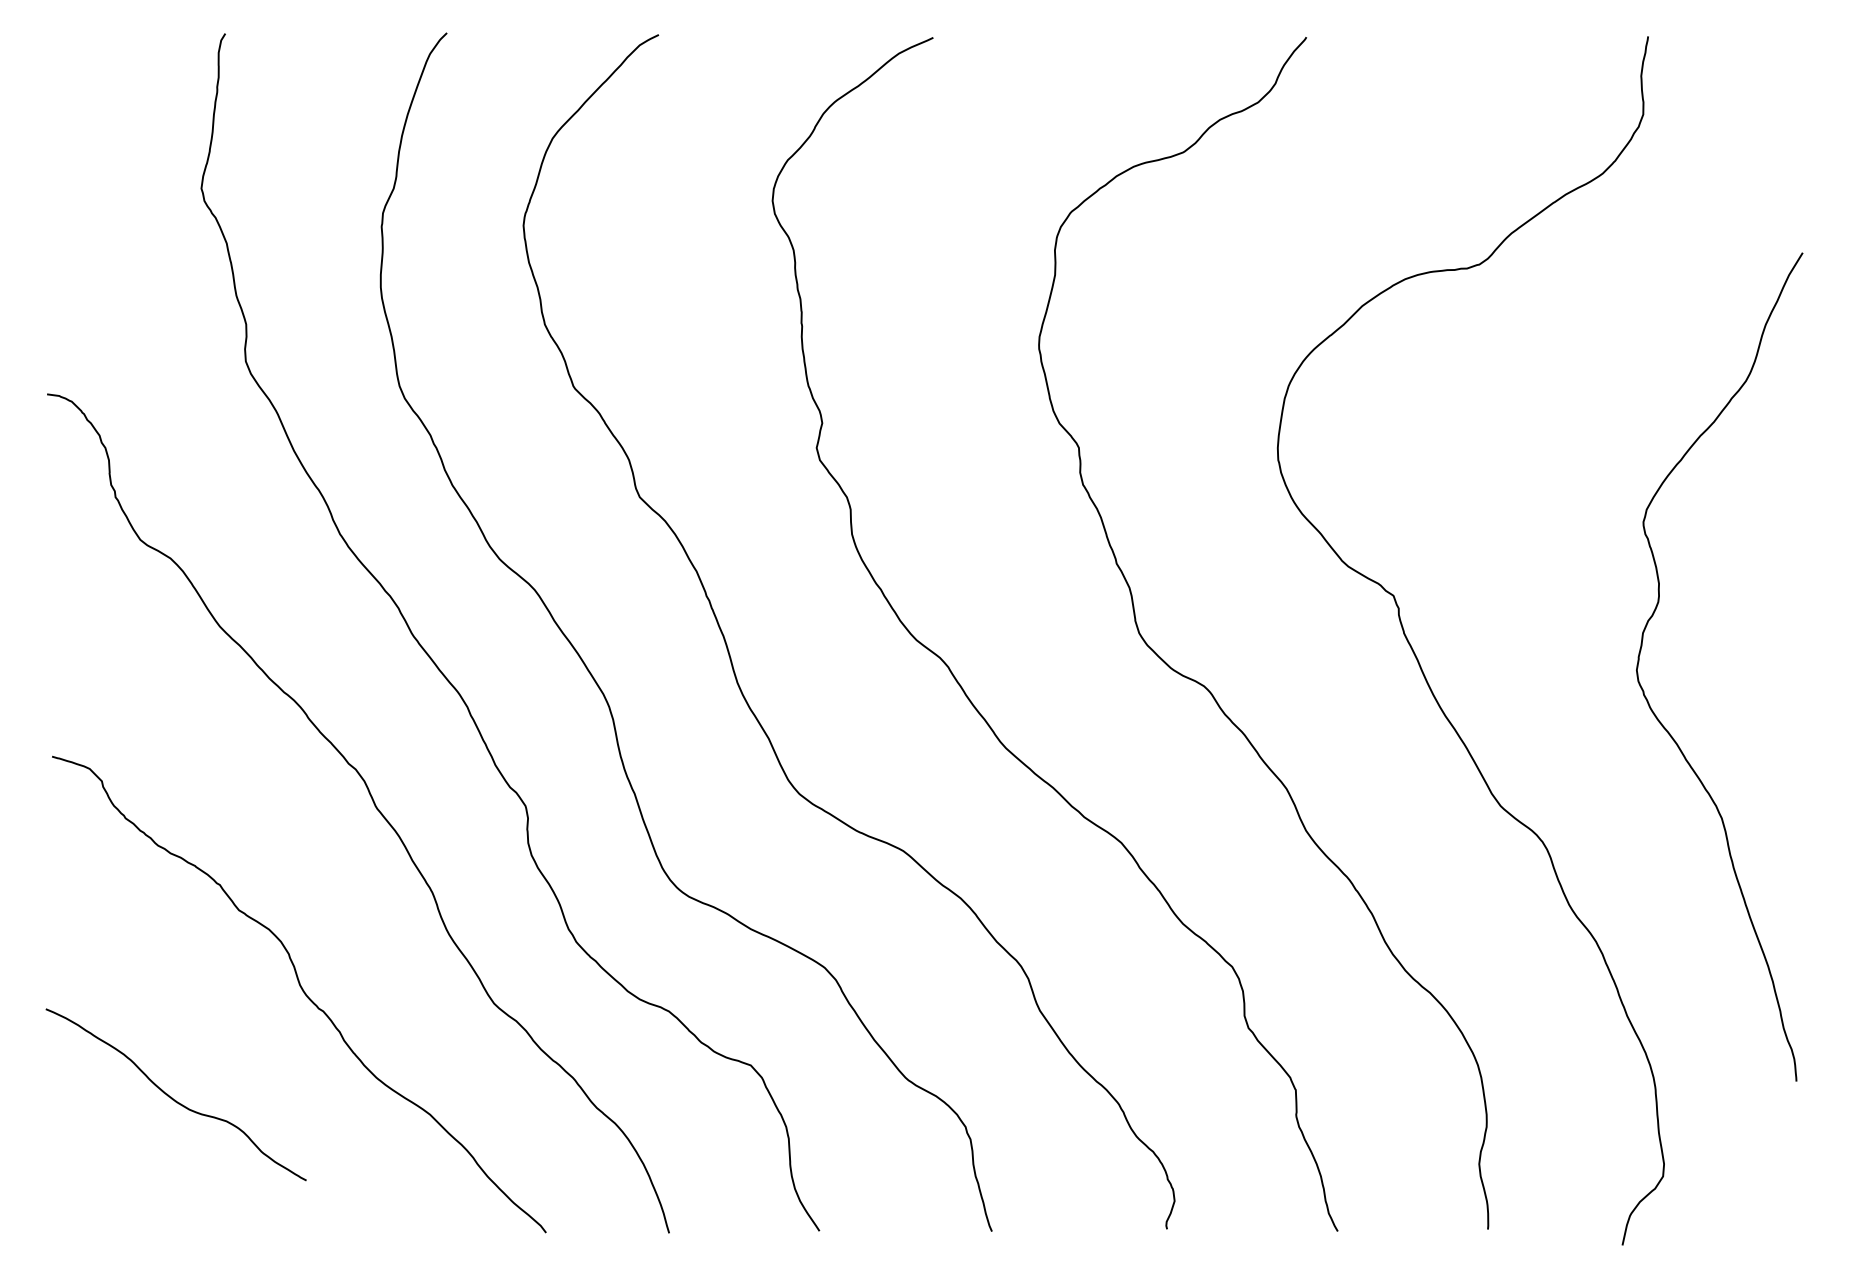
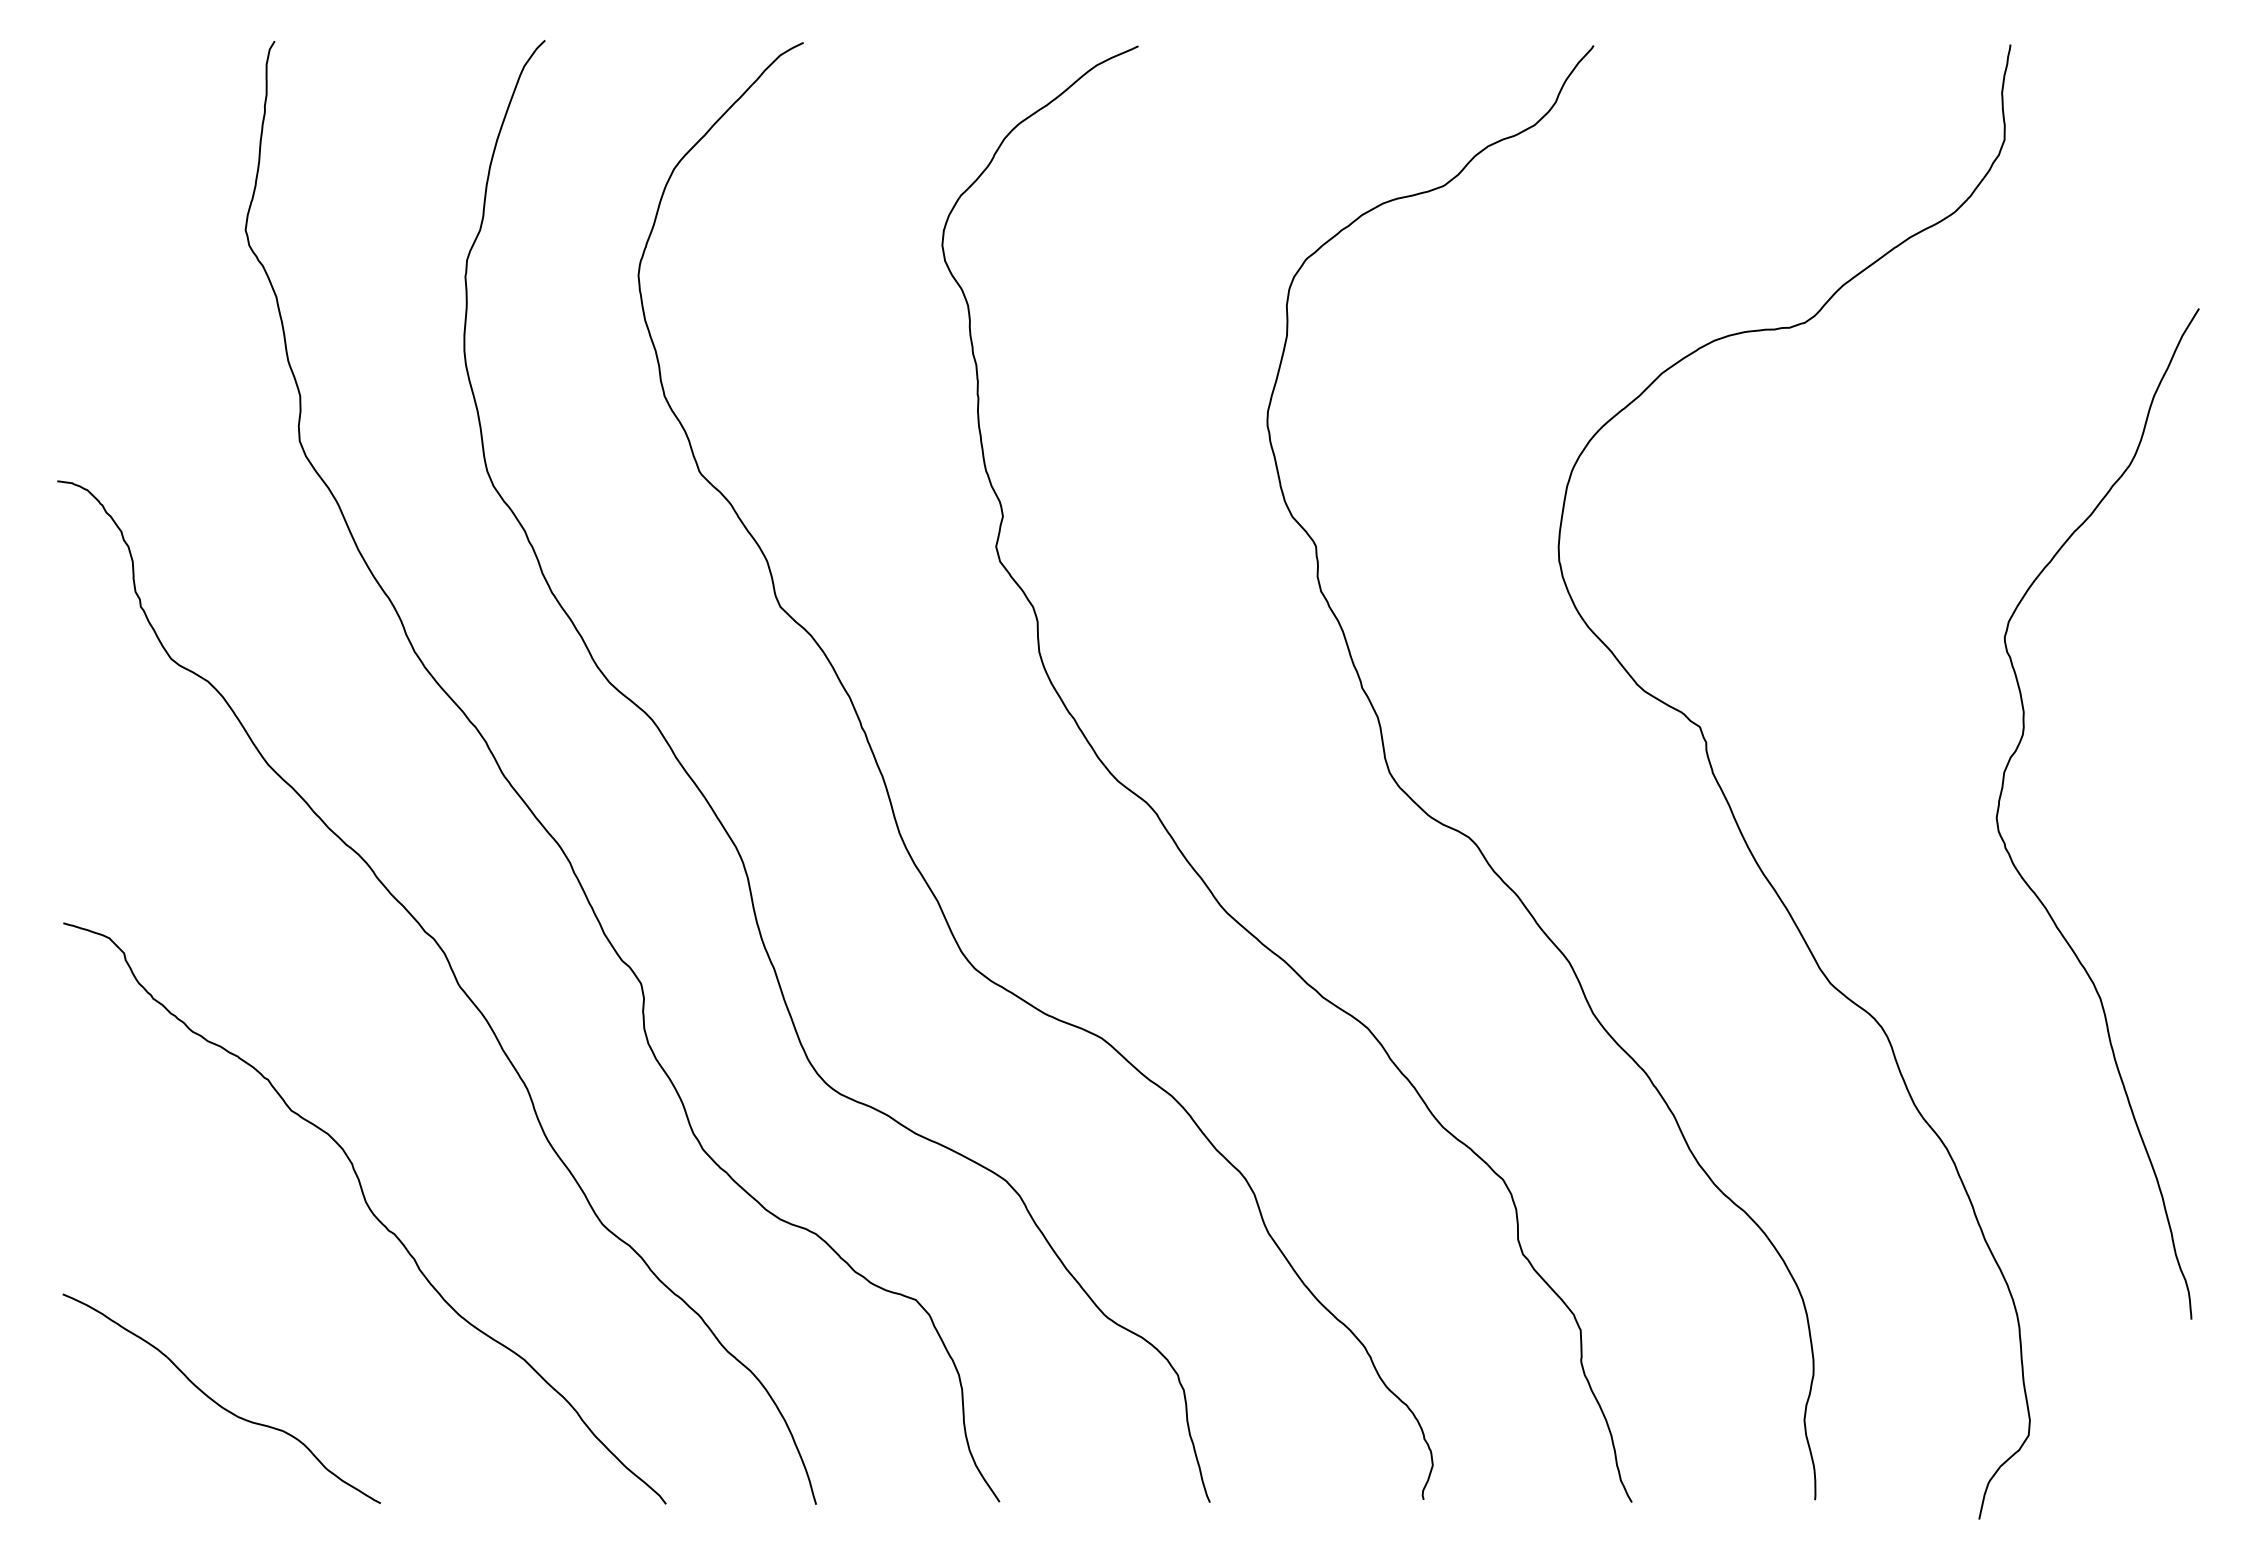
curve: (172, 1097) -> (217, 1402), moved

